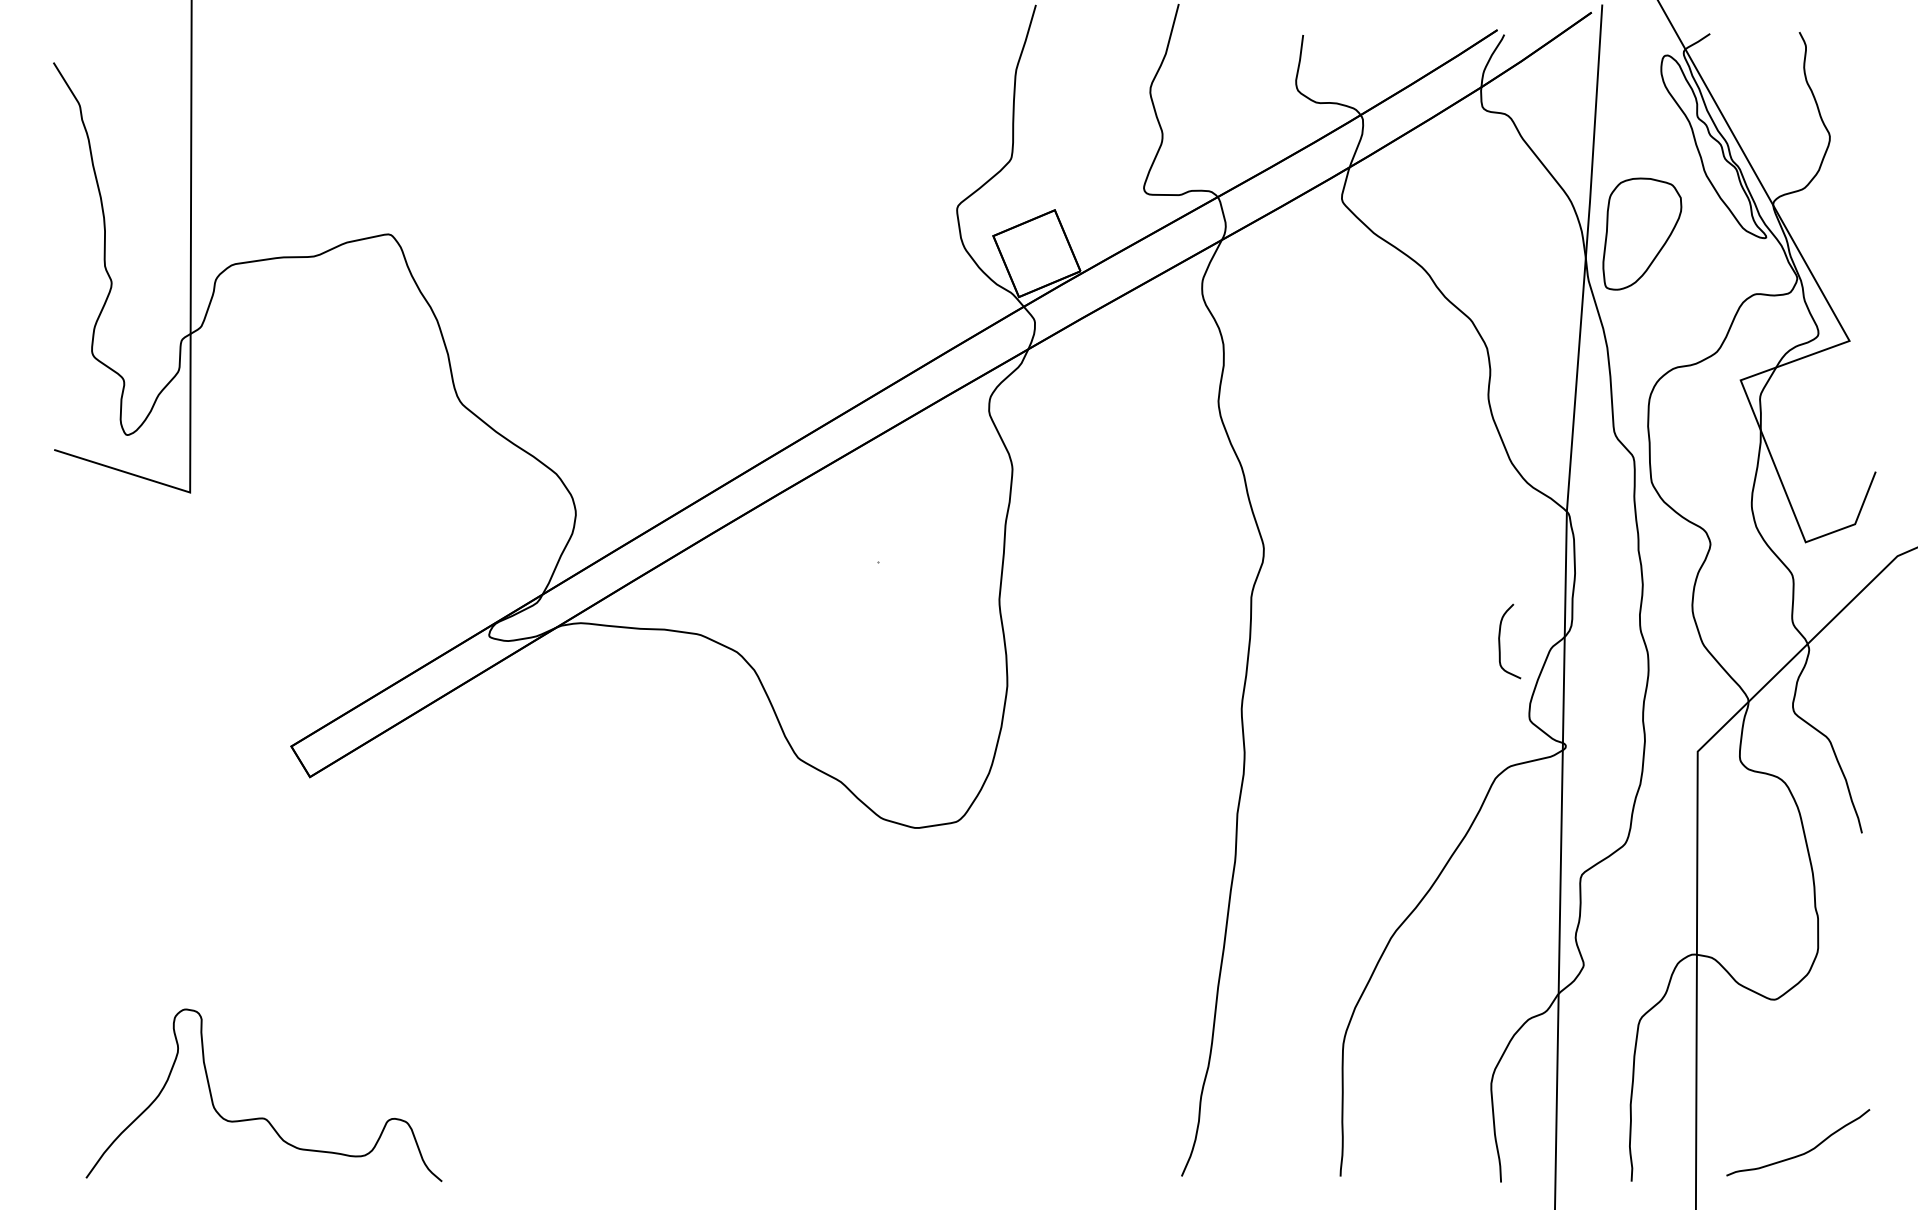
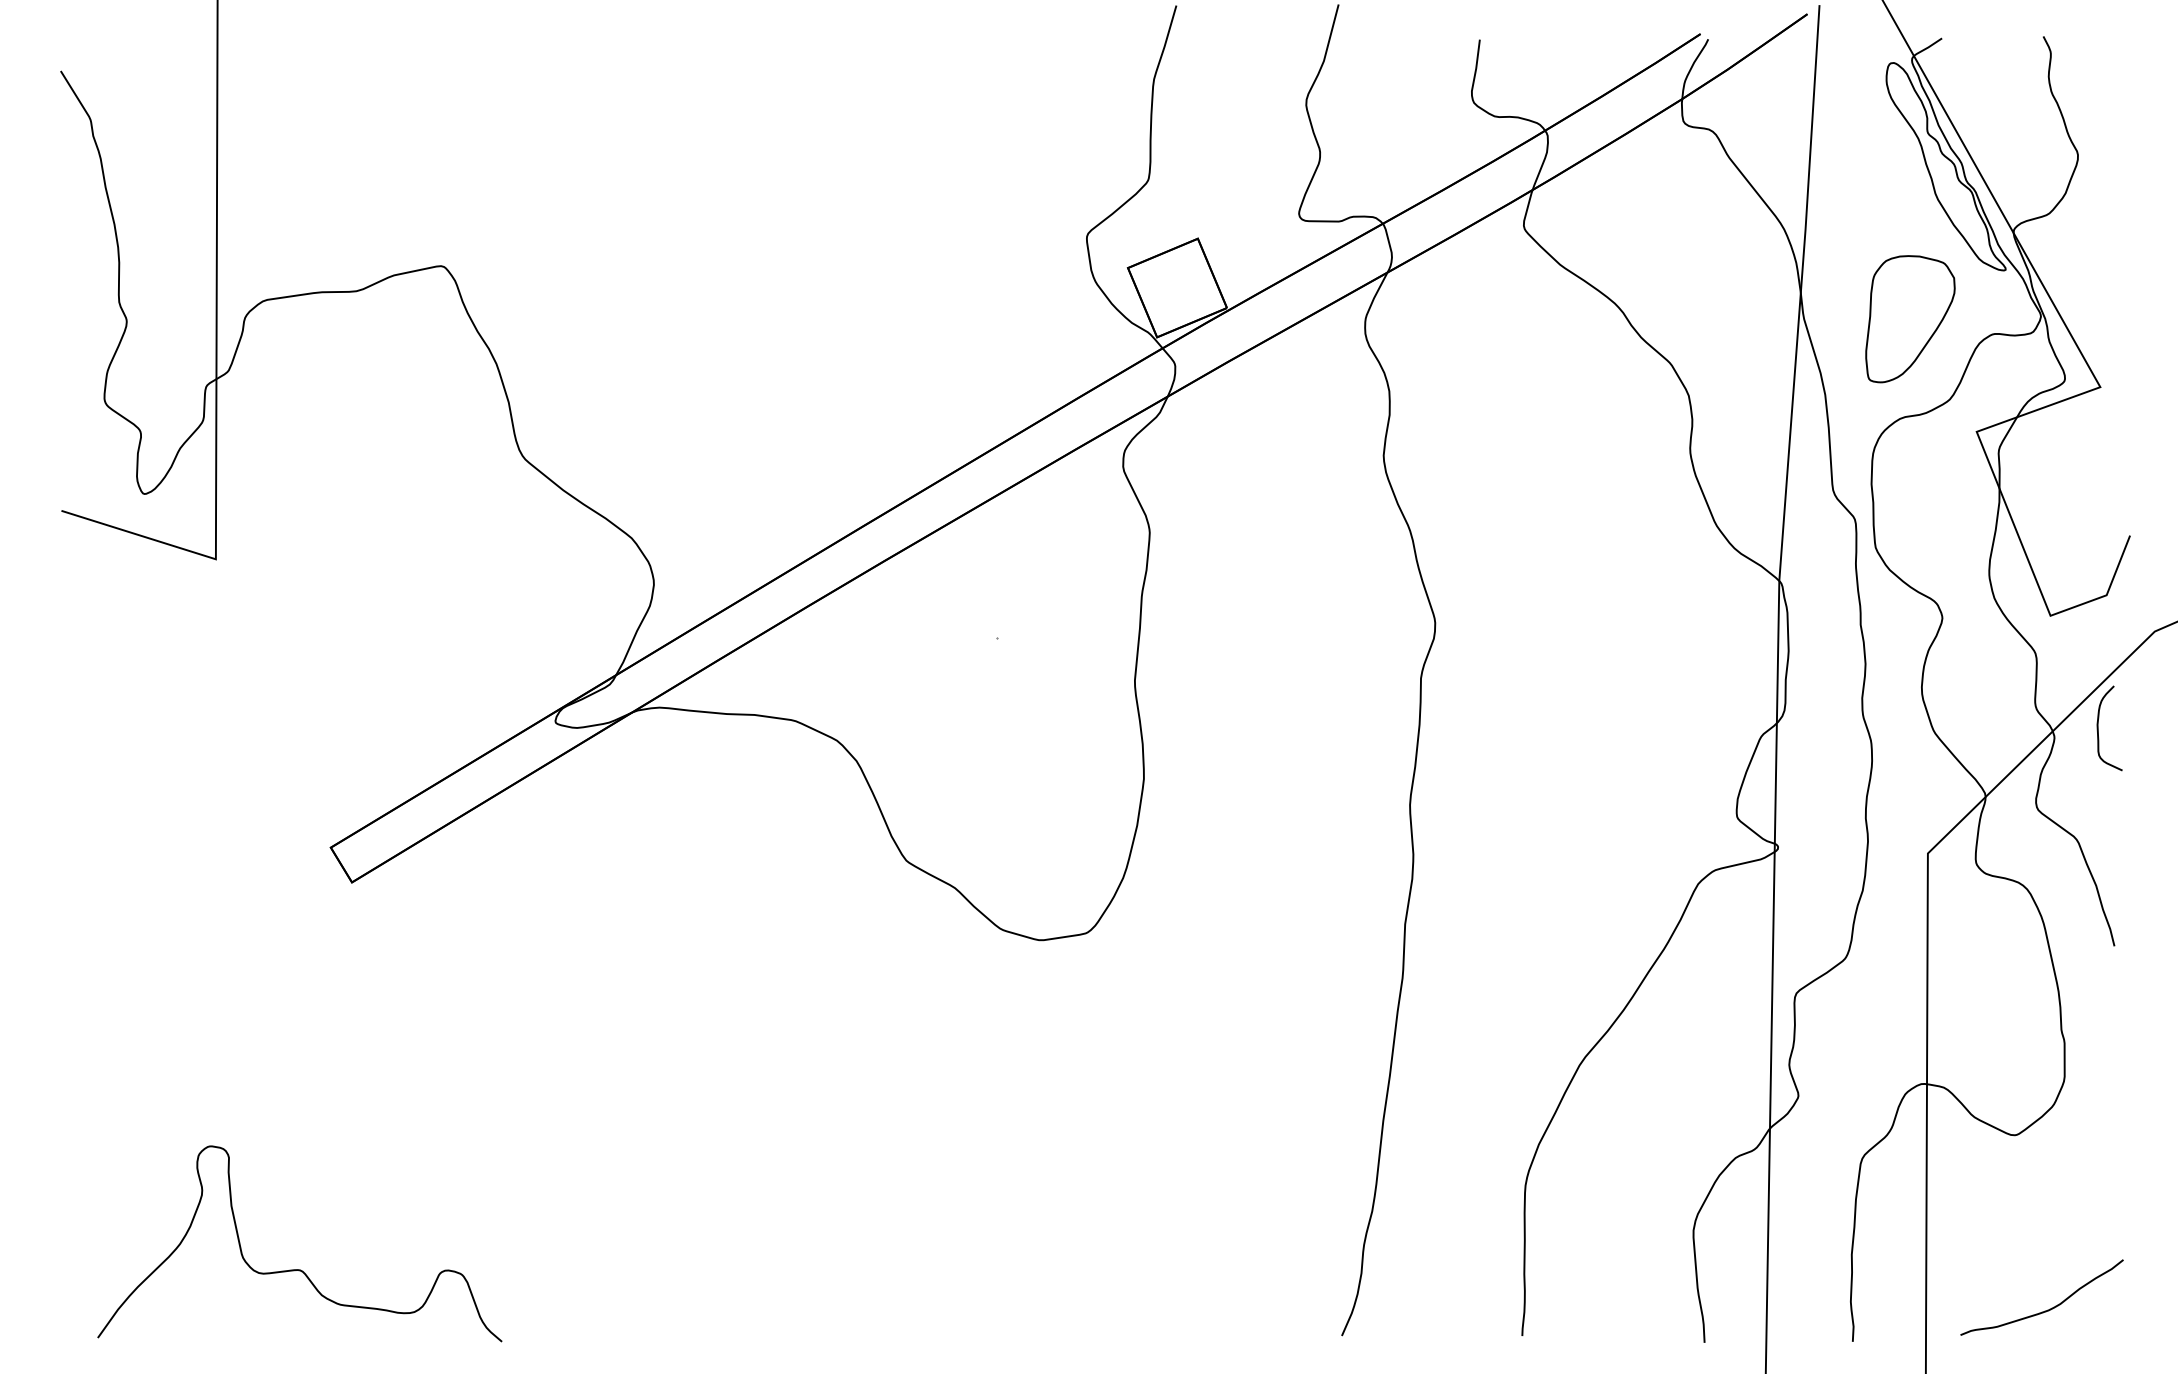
part: (1642, 233) -> (1910, 318), moved
curve: (1500, 641) -> (2099, 728), moved

